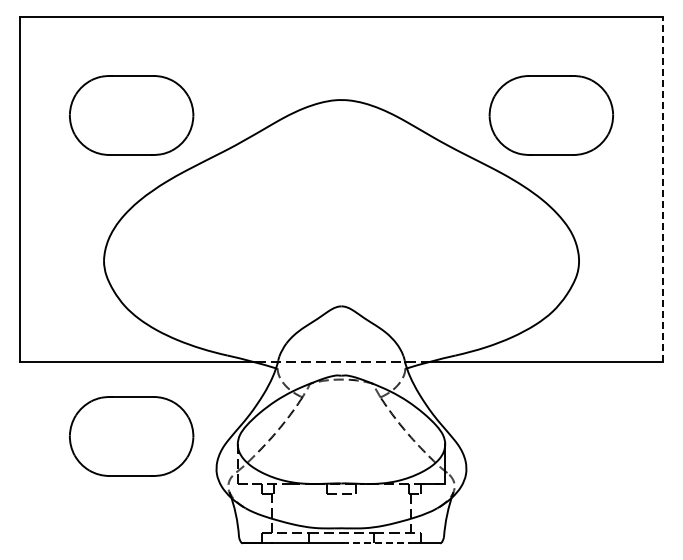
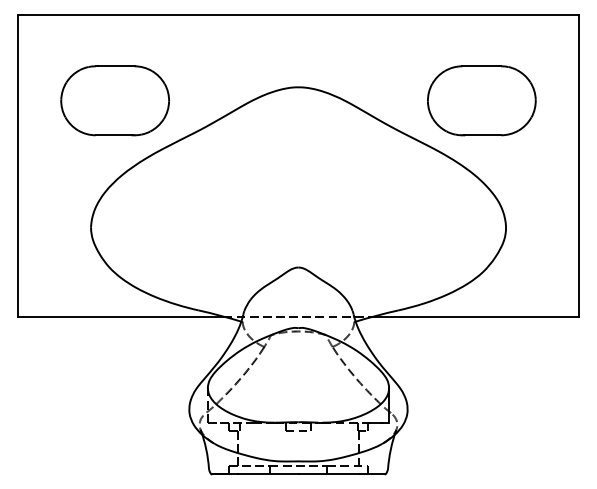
line: (662, 189) -> (578, 165), dashed -> solid
part: (131, 436) -> (115, 381), removed
line: (376, 543) -> (329, 474), dashed -> solid

